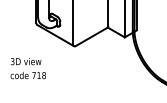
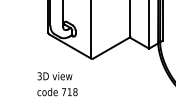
text: (27, 68) -> (56, 84), moved

